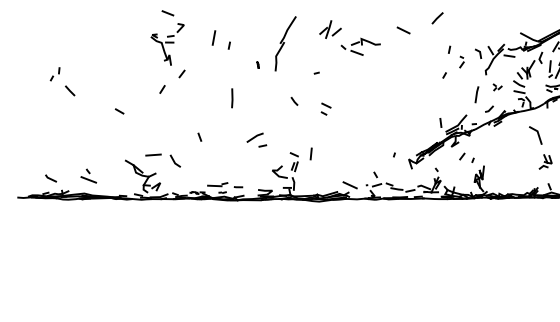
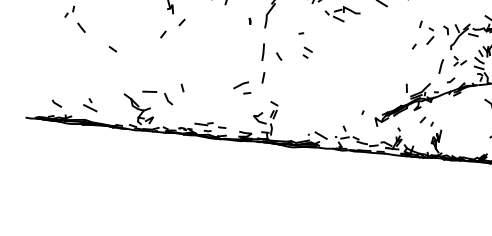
part: (461, 61) -> (430, 35), size x1.67
part: (497, 87) -> (460, 61), size x1.67
line: (232, 98) -> (263, 52), moved
part: (325, 108) -> (307, 52), moved
line: (119, 111) -> (112, 49), moved
line: (199, 136) -> (182, 87), moved
line: (310, 153) -> (262, 77), moved

